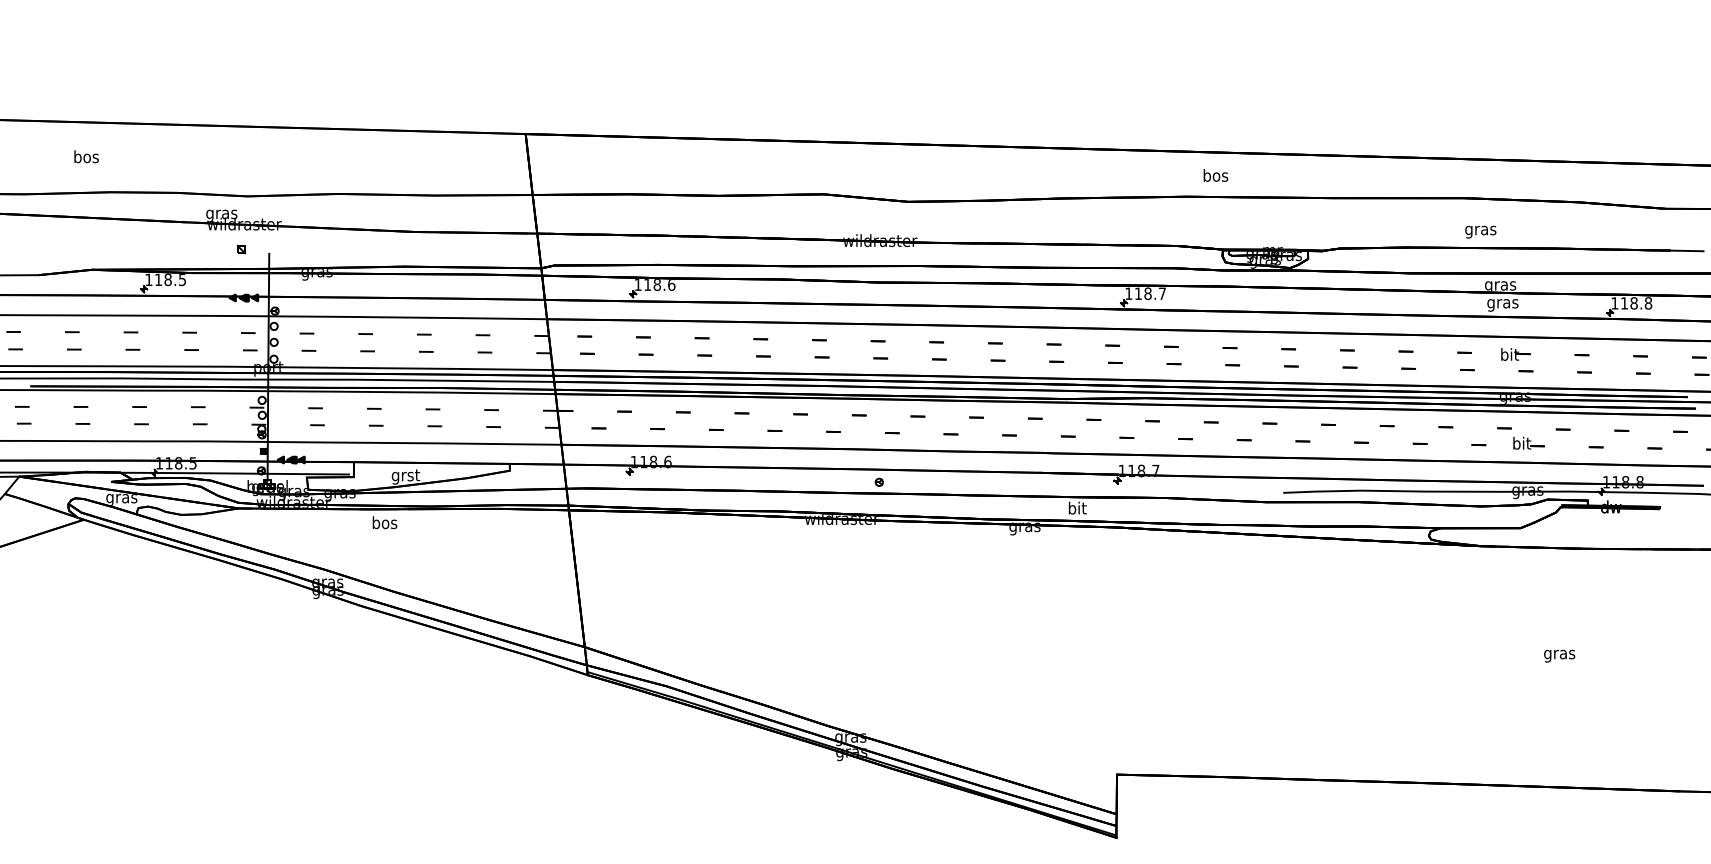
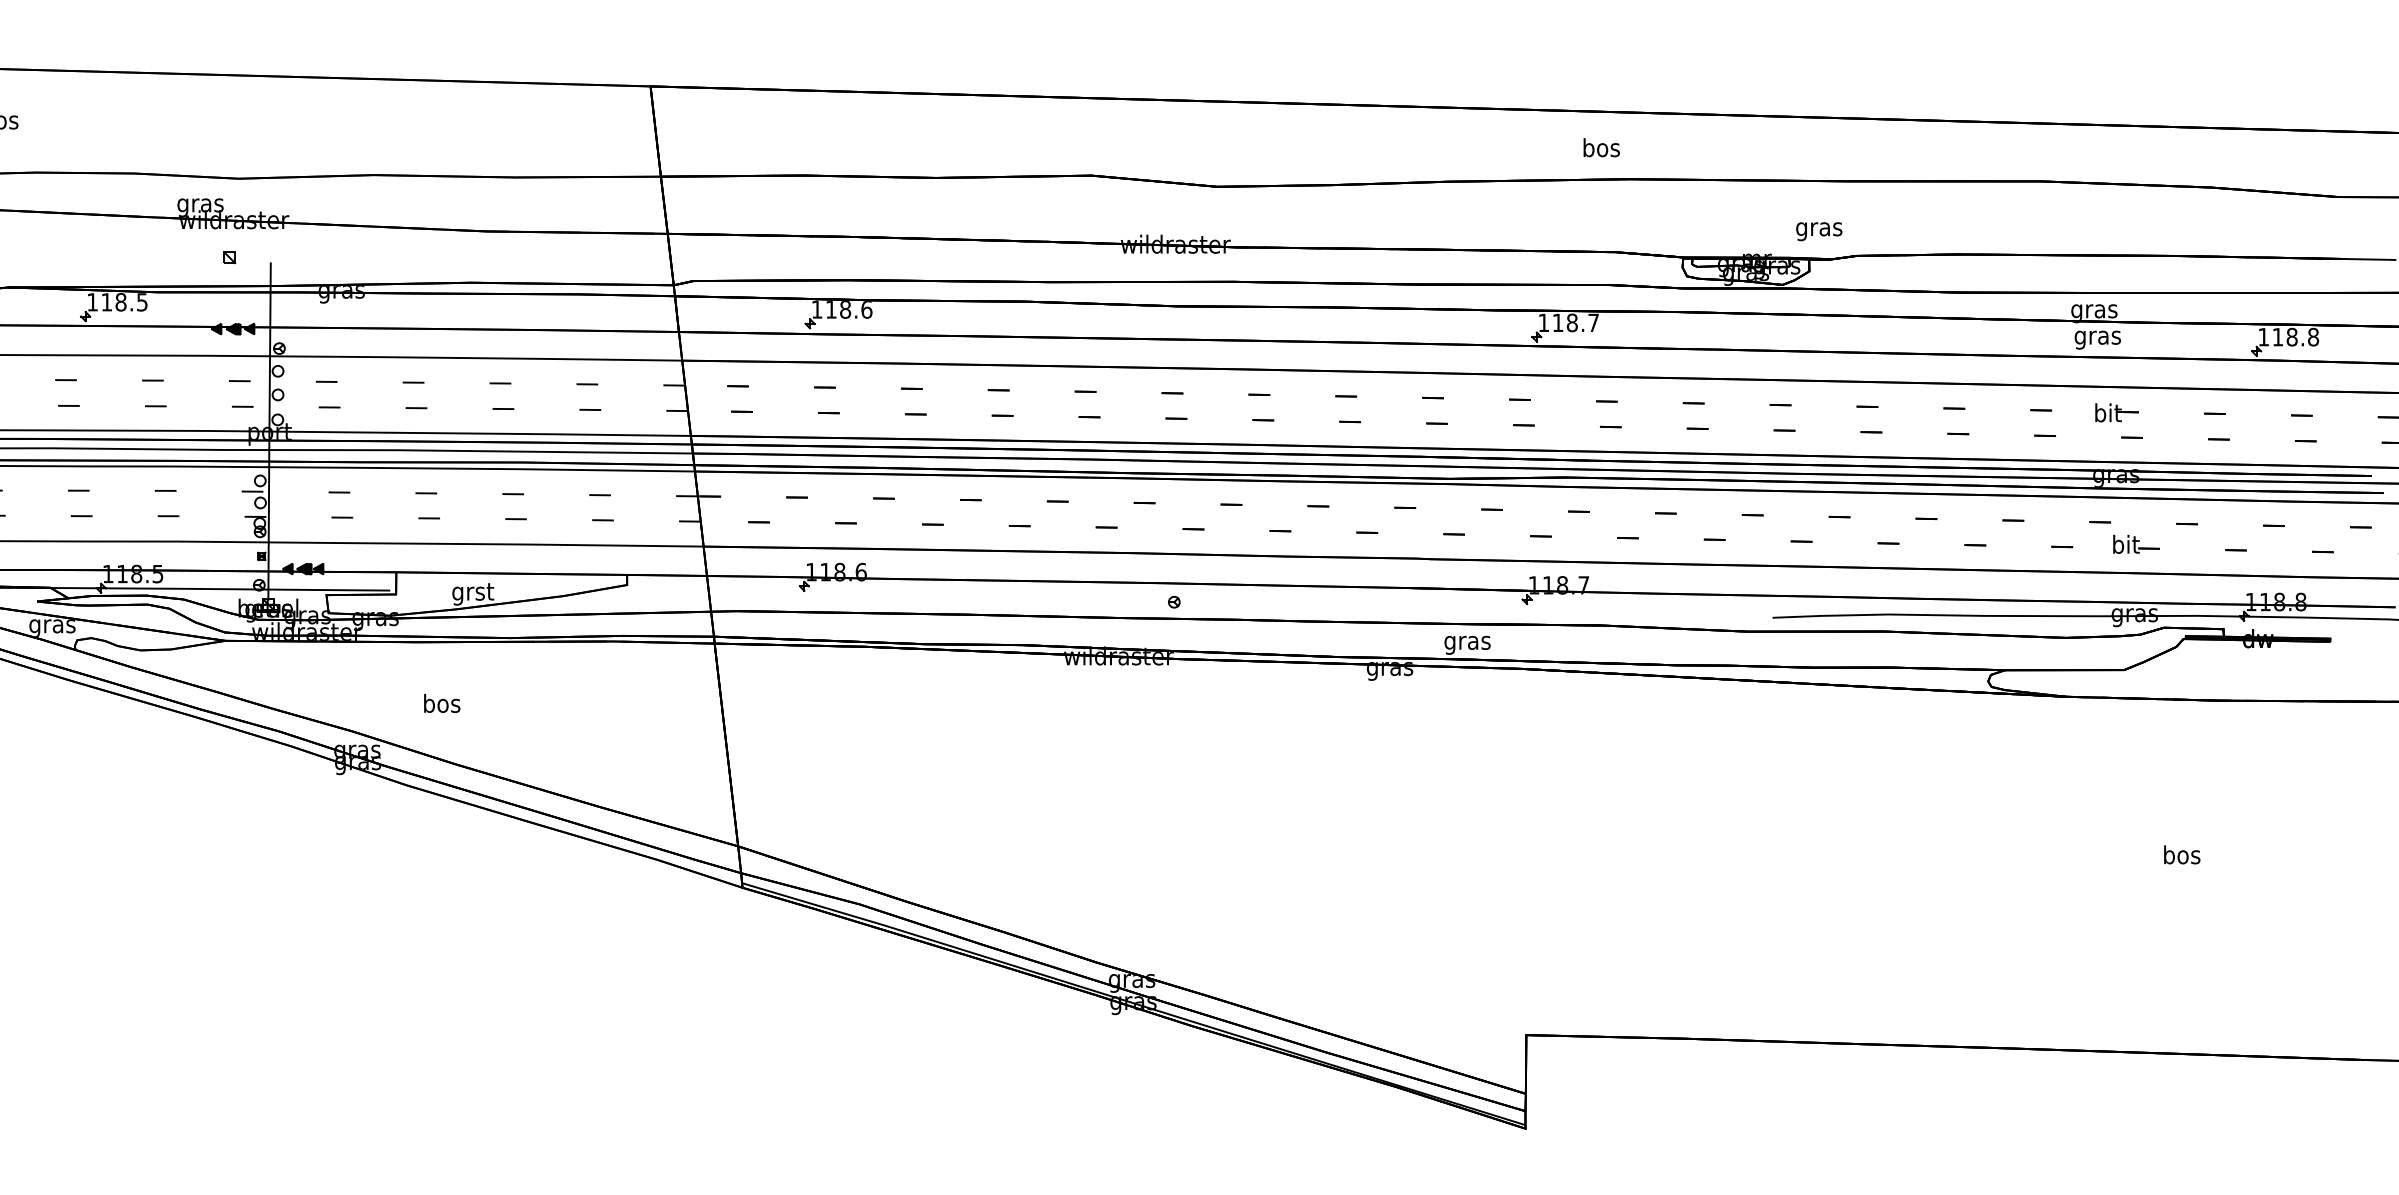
text: (1215, 175) -> (1601, 147), moved
text: (1480, 231) -> (1818, 230), moved
text: (1076, 509) -> (1466, 642), bit -> gras
text: (384, 522) -> (441, 703), moved
text: (1559, 654) -> (2181, 857), gras -> bos

